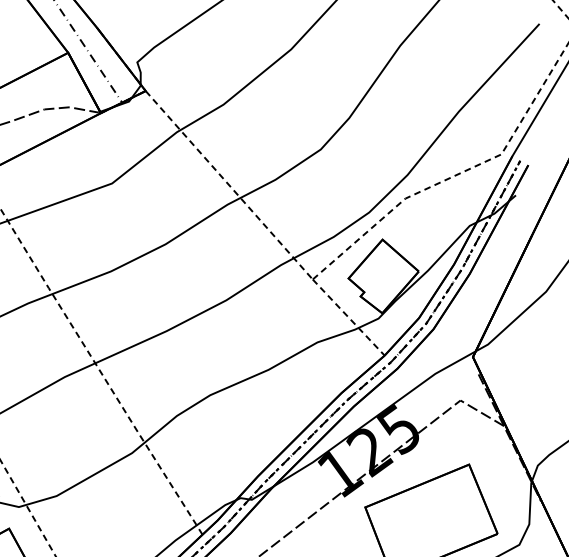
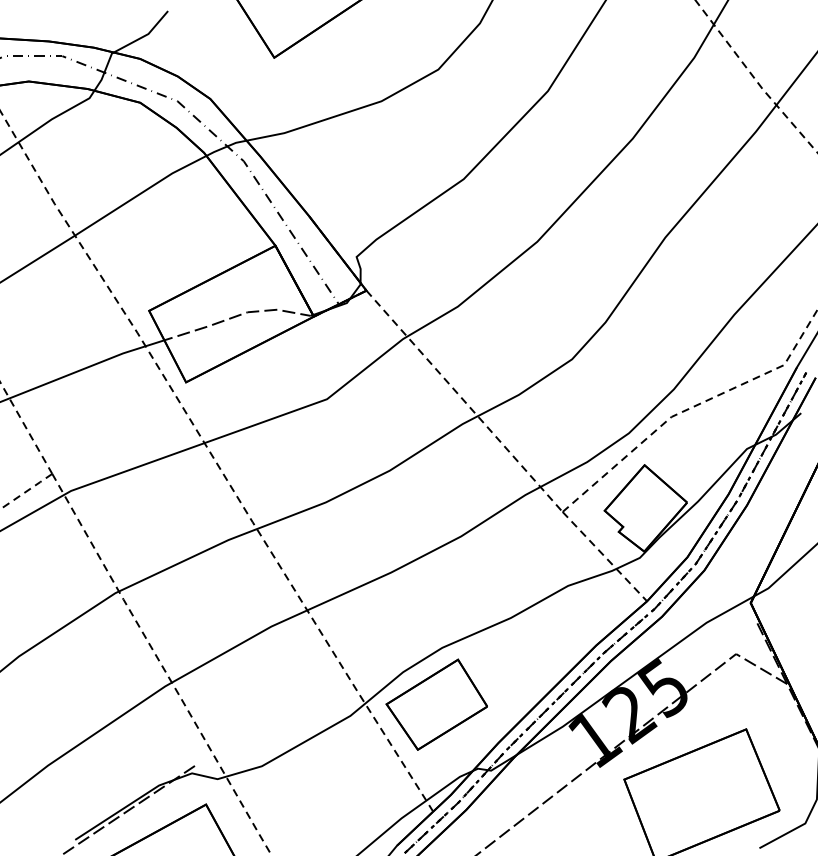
part: (205, 443) -> (436, 704), added

